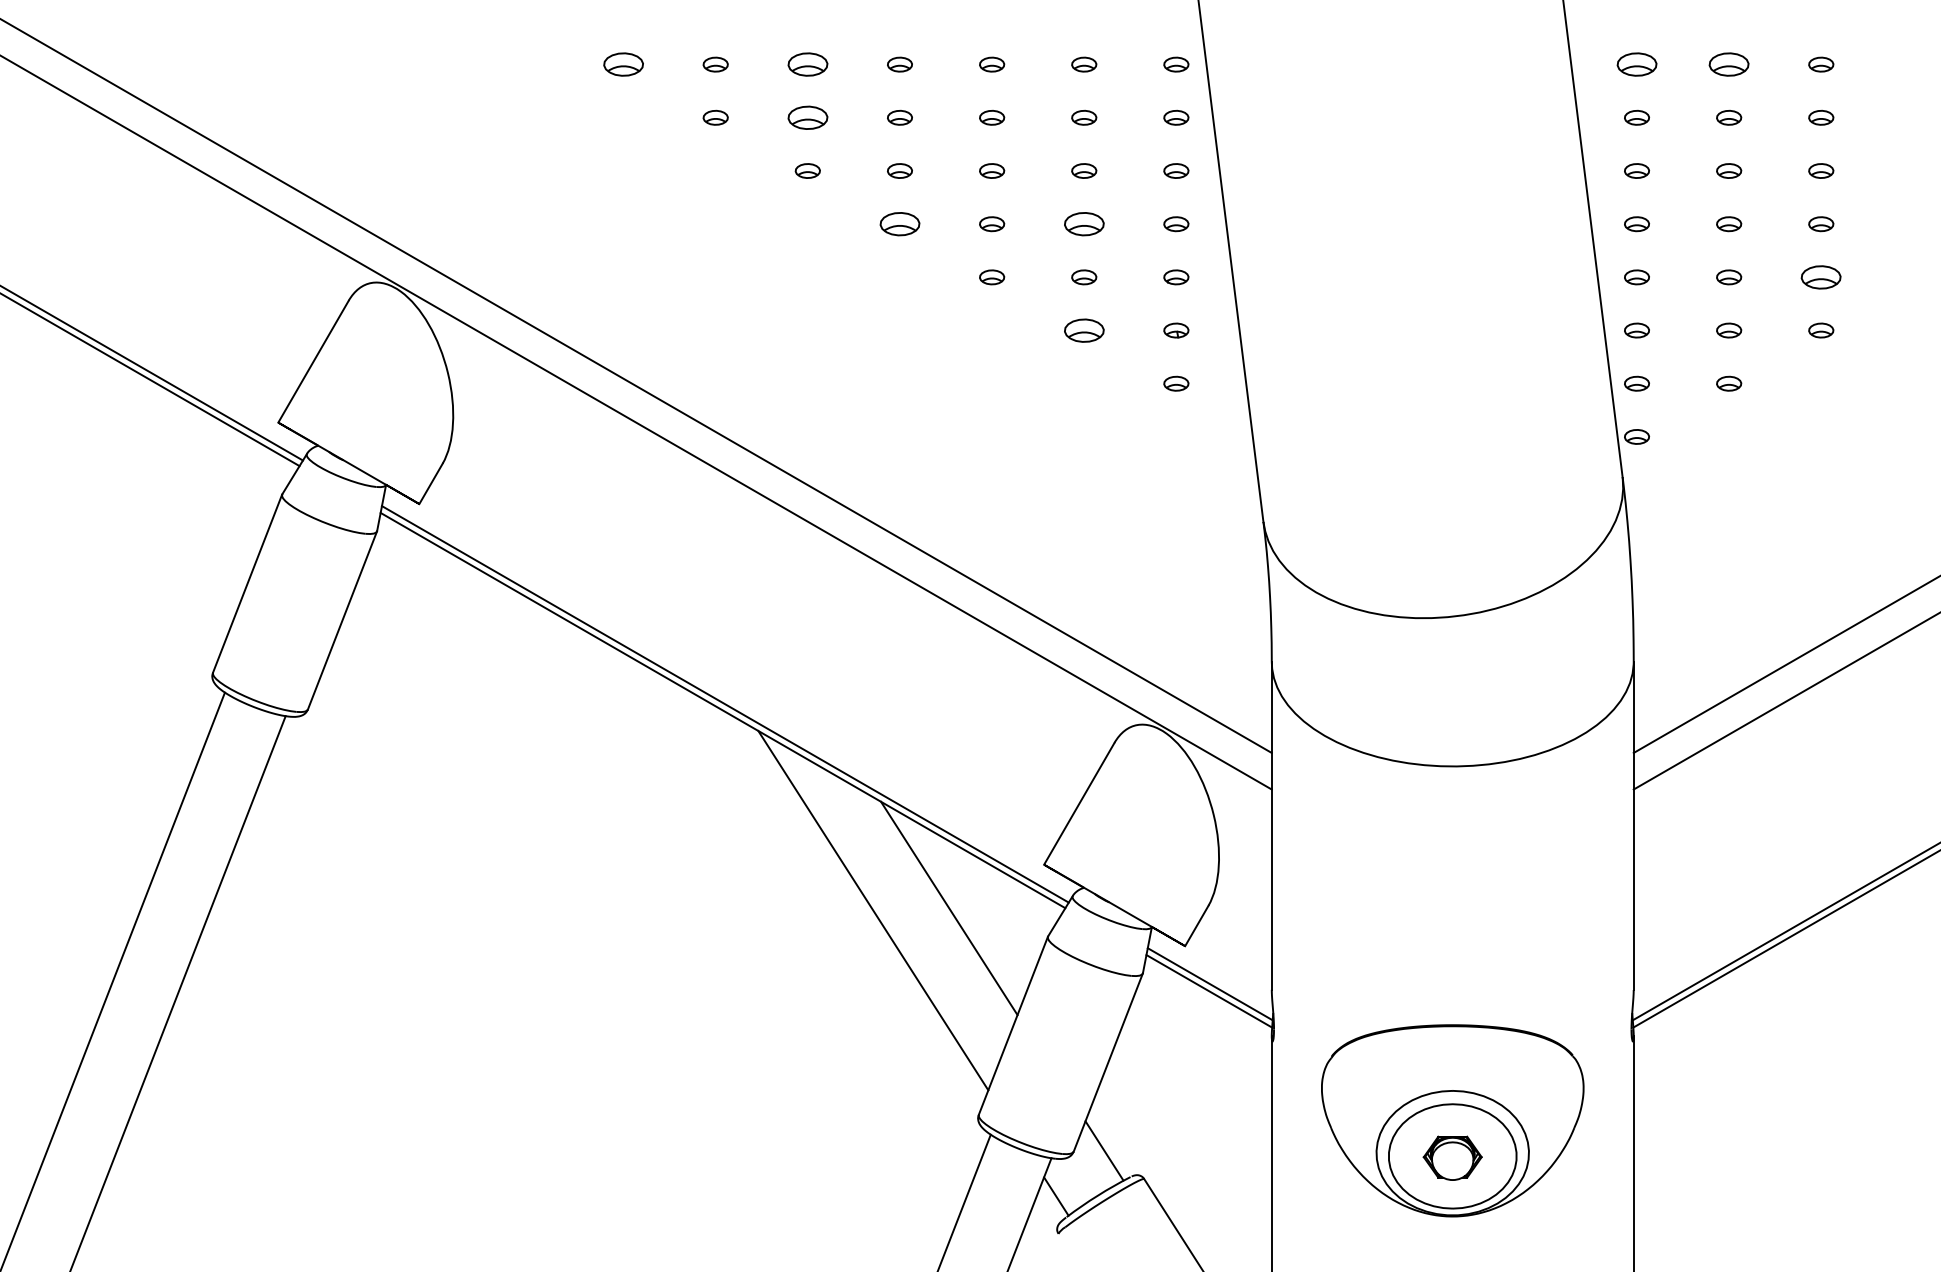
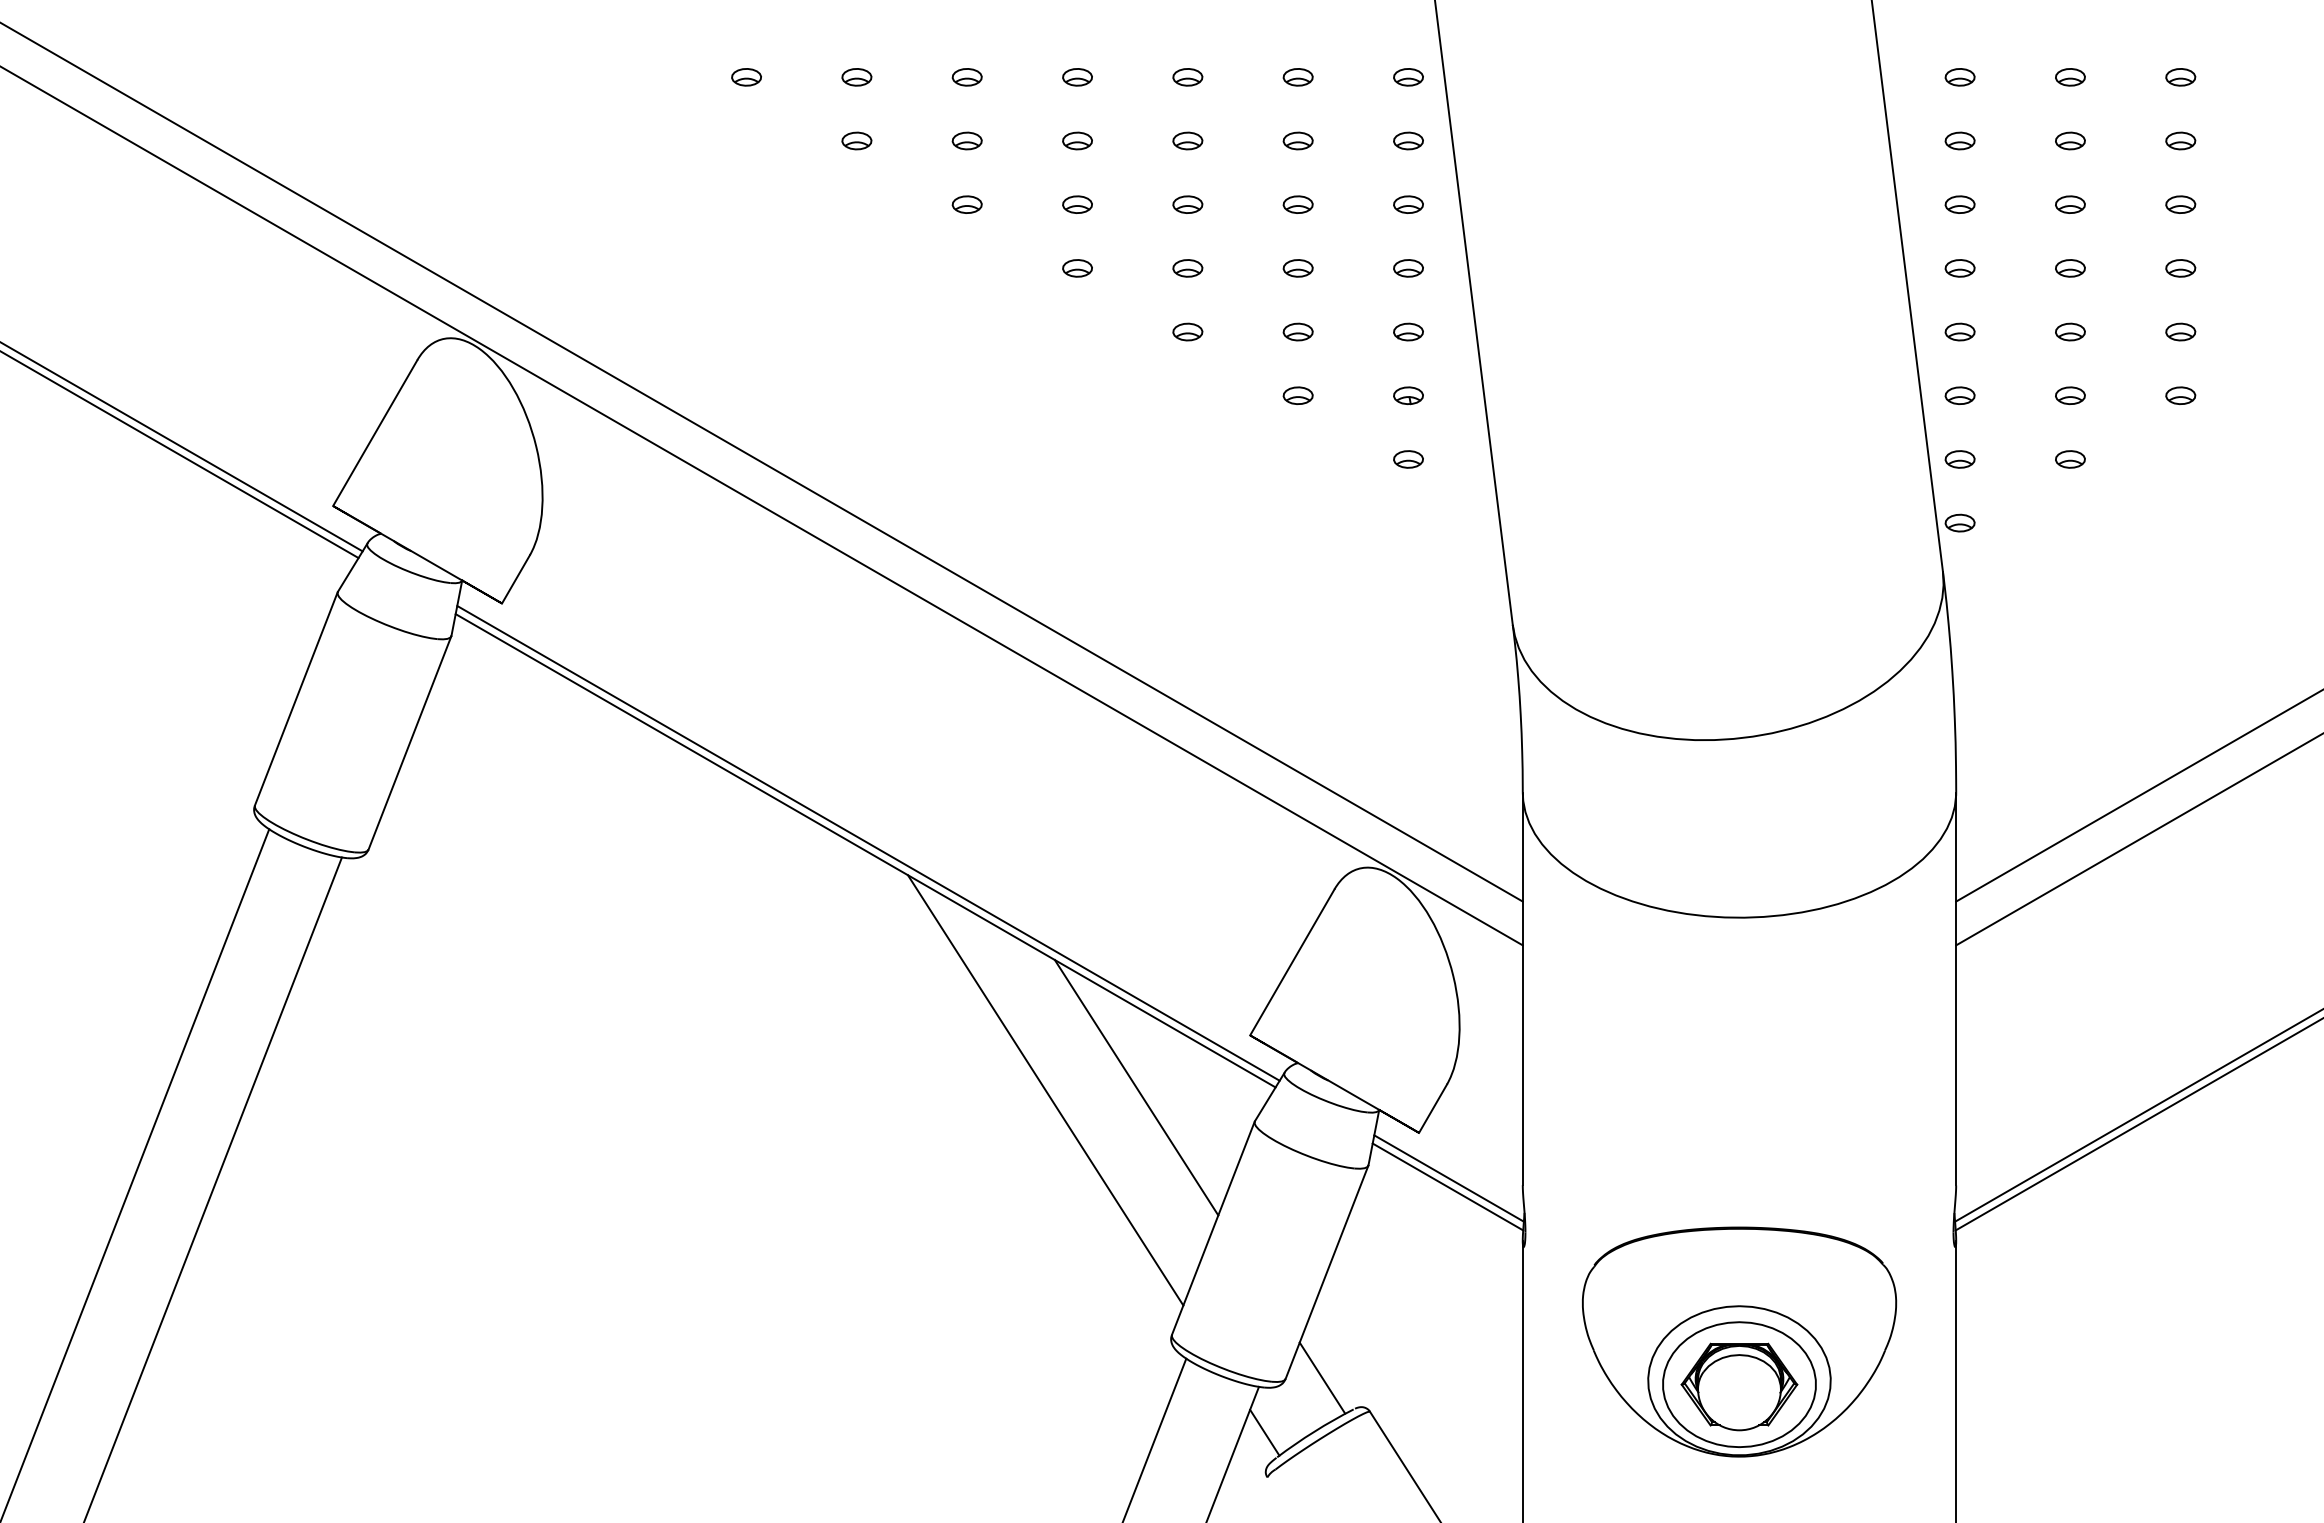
part: (623, 64) -> (746, 77), size x0.62
part: (807, 64) -> (966, 77), size x0.62
part: (1636, 64) -> (1959, 77), size x0.62
part: (1729, 64) -> (2070, 77), size x0.62
part: (807, 117) -> (966, 140), size x0.62
part: (899, 224) -> (1077, 268), size x0.62
part: (1083, 224) -> (1297, 268), size x0.62
part: (1821, 276) -> (2180, 331), size x0.62
part: (1083, 330) -> (1297, 395), size x0.62
part: (1452, 1157) -> (1739, 1386), size x1.67

